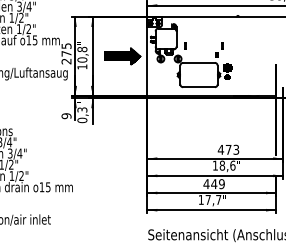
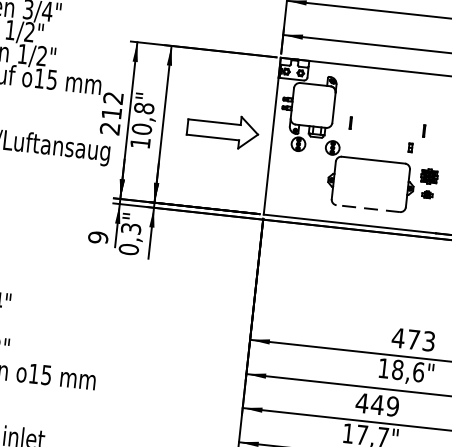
text: (66, 49) -> (112, 104), 275 -> 212
hatch: (122, 56) -> (222, 130), removed
line: (199, 87) -> (369, 209), solid -> dashed

